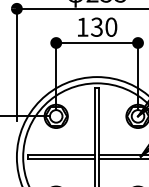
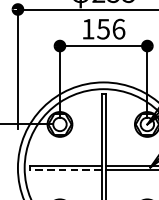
text: (104, 26) -> (111, 28), 130 -> 156
line: (61, 159) -> (65, 170), solid -> dashed

